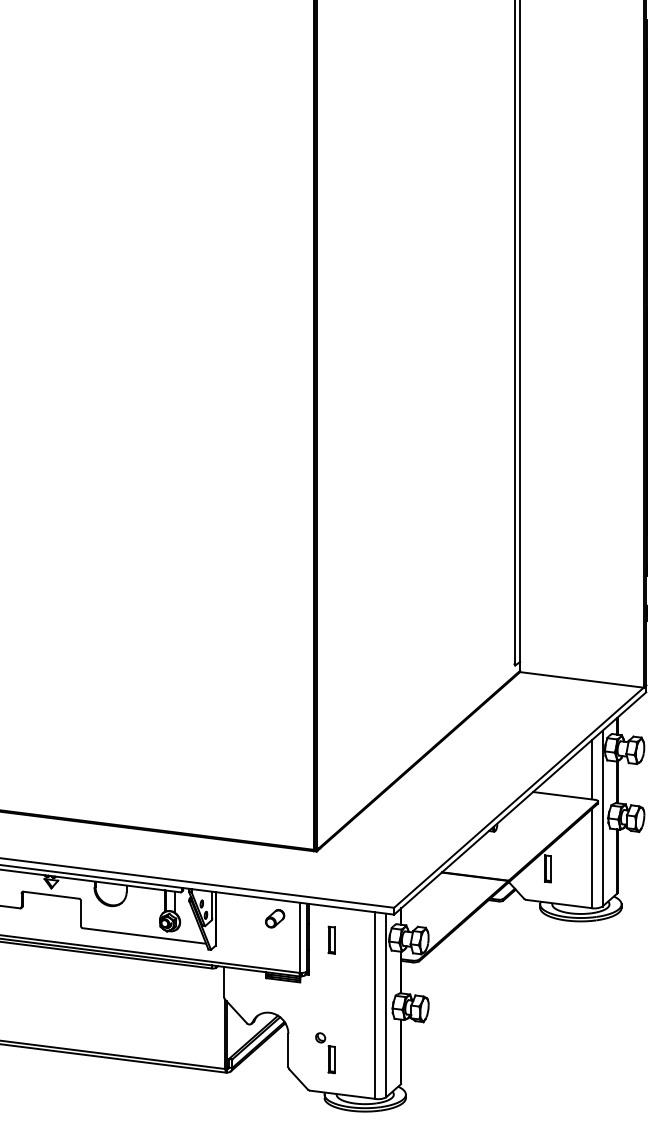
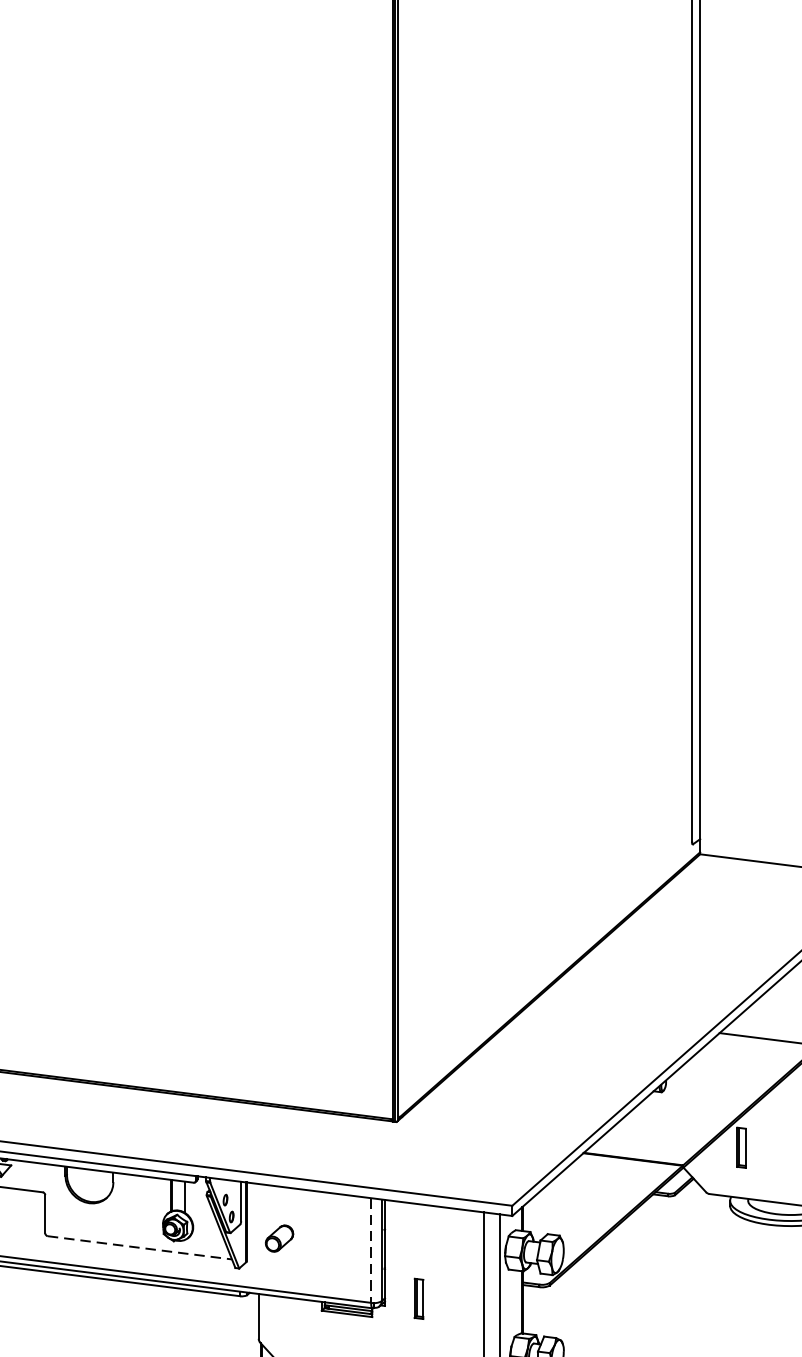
part: (275, 918) -> (280, 1238), moved
line: (144, 936) -> (139, 1248), solid -> dashed
line: (299, 938) -> (371, 1251), solid -> dashed
part: (331, 939) -> (418, 1297), moved

